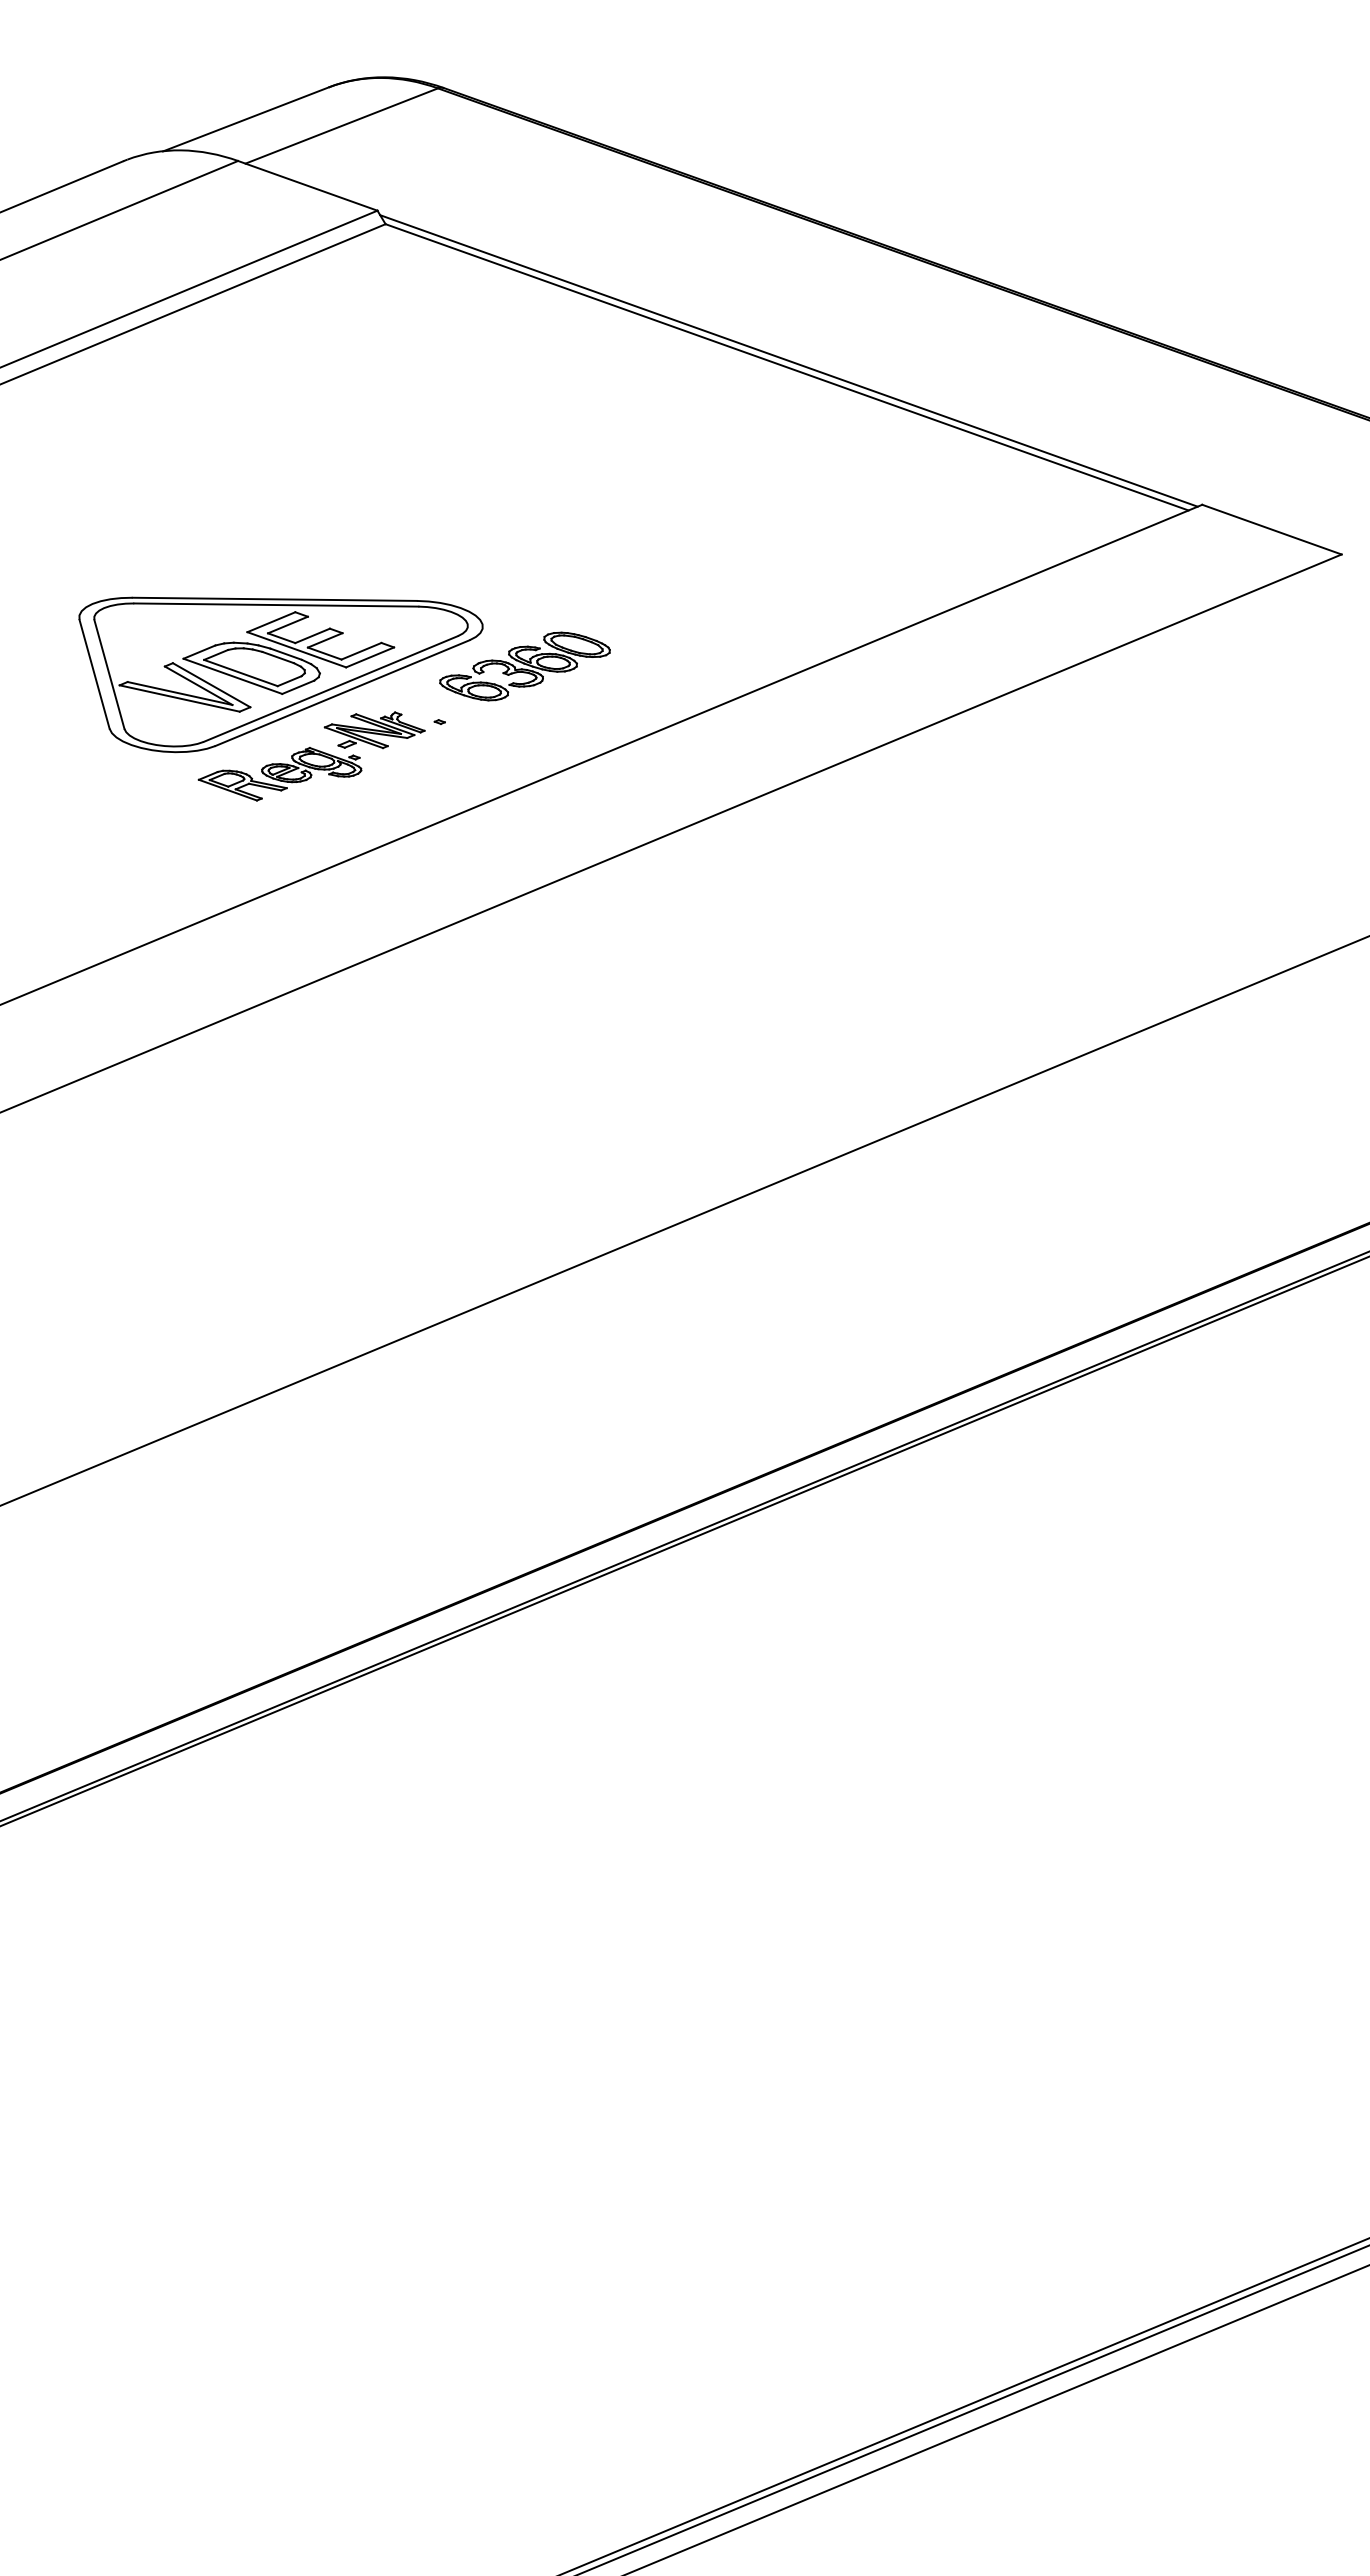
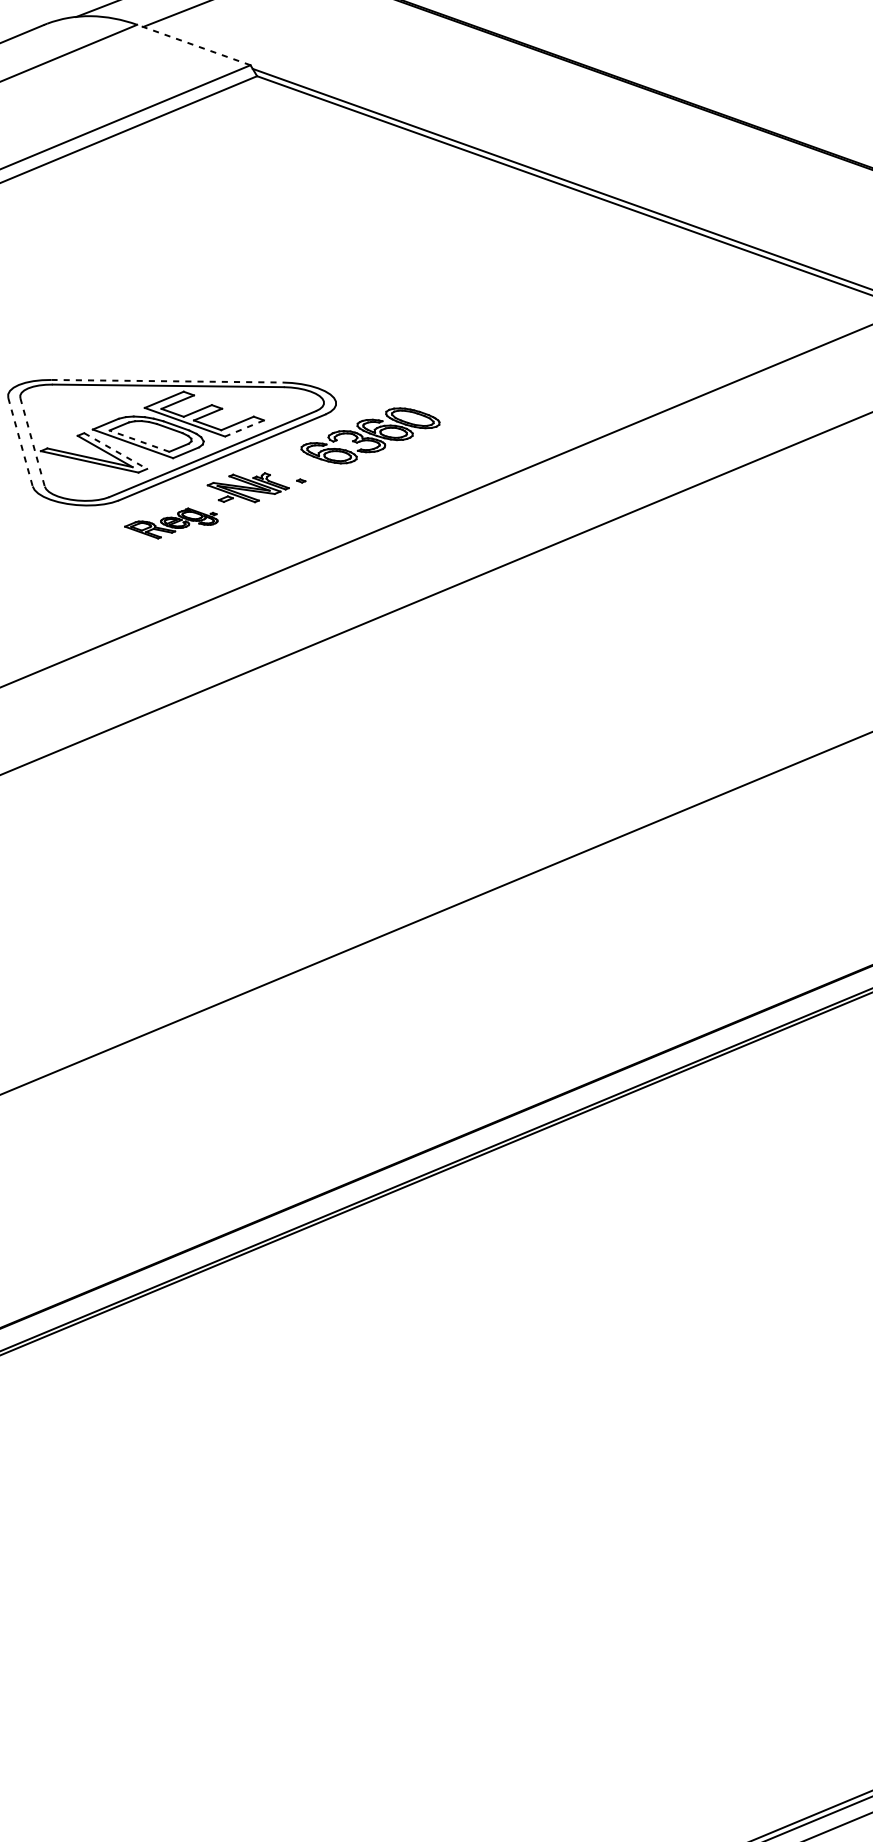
line: (307, 185) -> (193, 44), solid -> dashed
line: (275, 599) -> (167, 381), solid -> dashed
line: (370, 657) -> (244, 428), solid -> dashed
line: (240, 672) -> (139, 440), solid -> dashed
line: (94, 674) -> (20, 442), solid -> dashed
line: (109, 674) -> (32, 442), solid -> dashed
line: (211, 685) -> (115, 451), solid -> dashed
part: (279, 774) -> (170, 523), size x0.7

